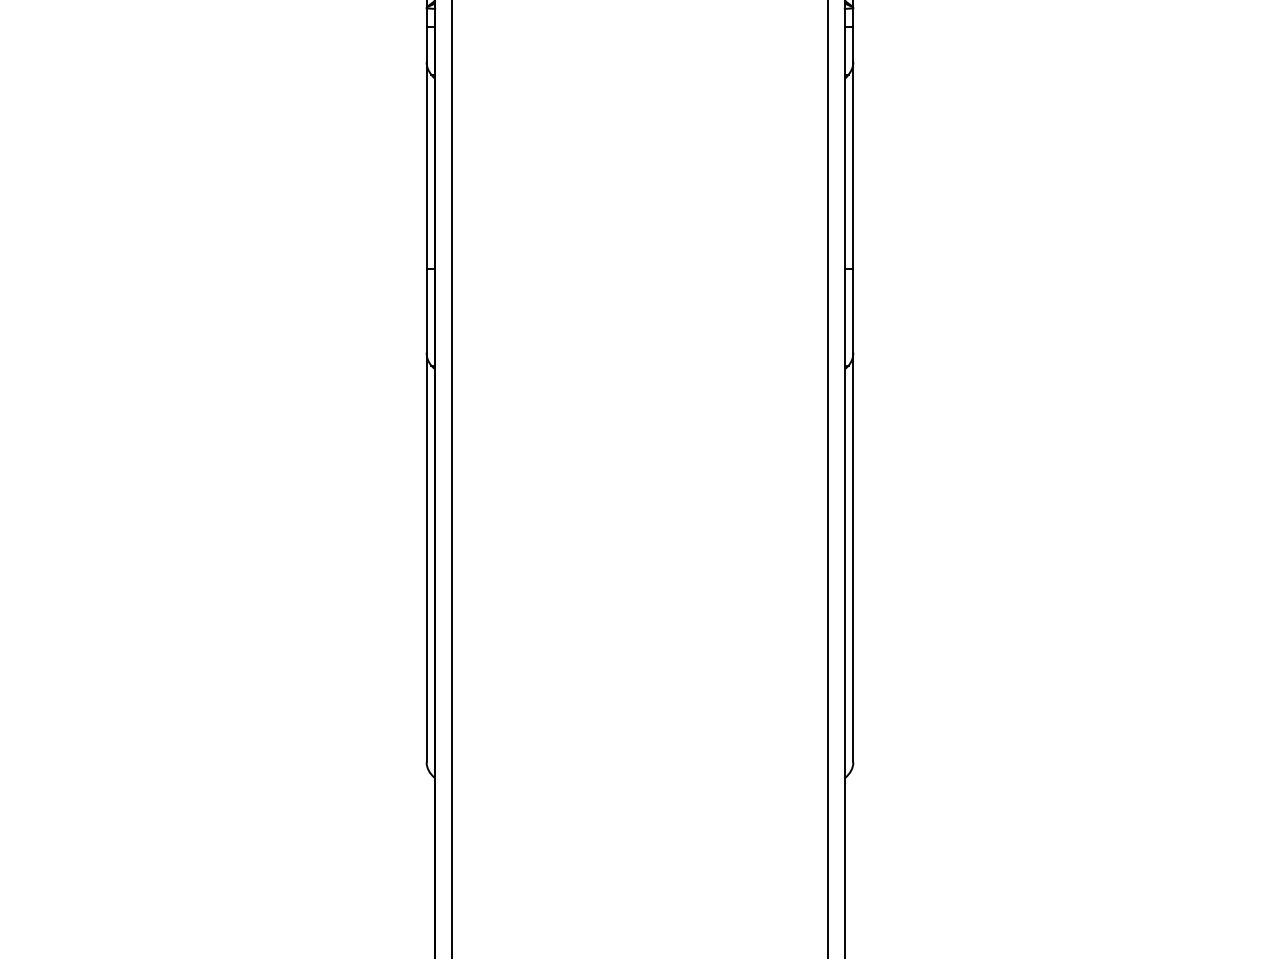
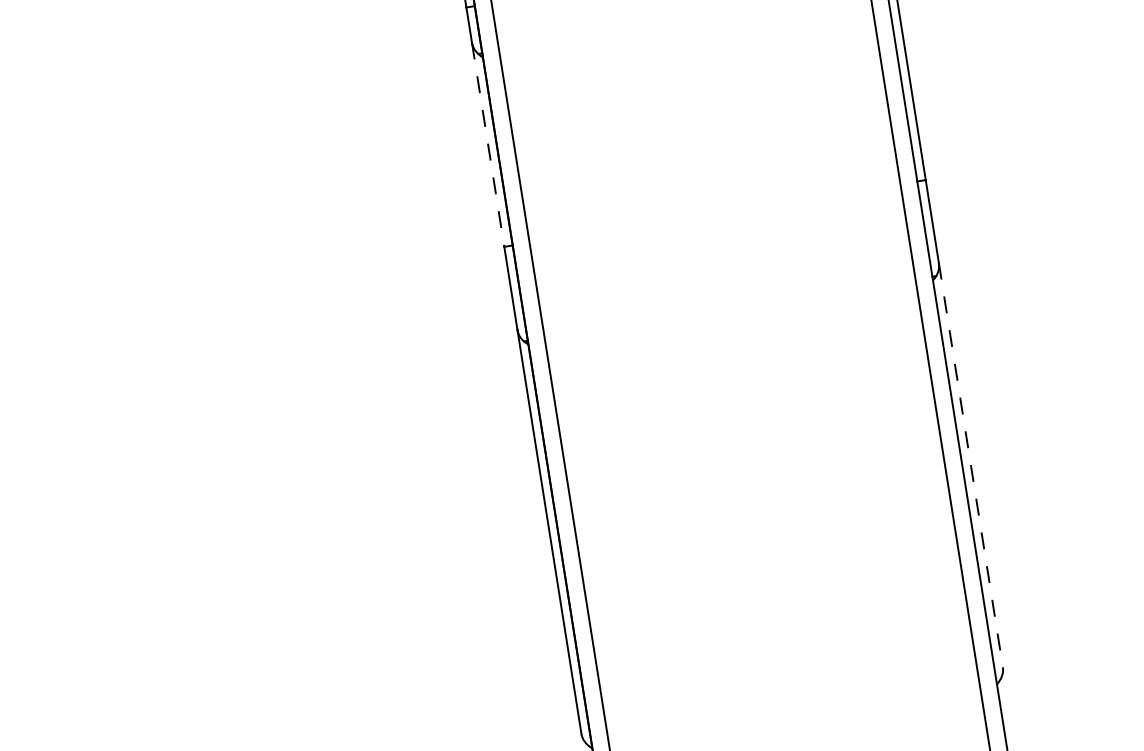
line: (426, 166) -> (488, 145), solid -> dashed
line: (853, 557) -> (971, 464), solid -> dashed

